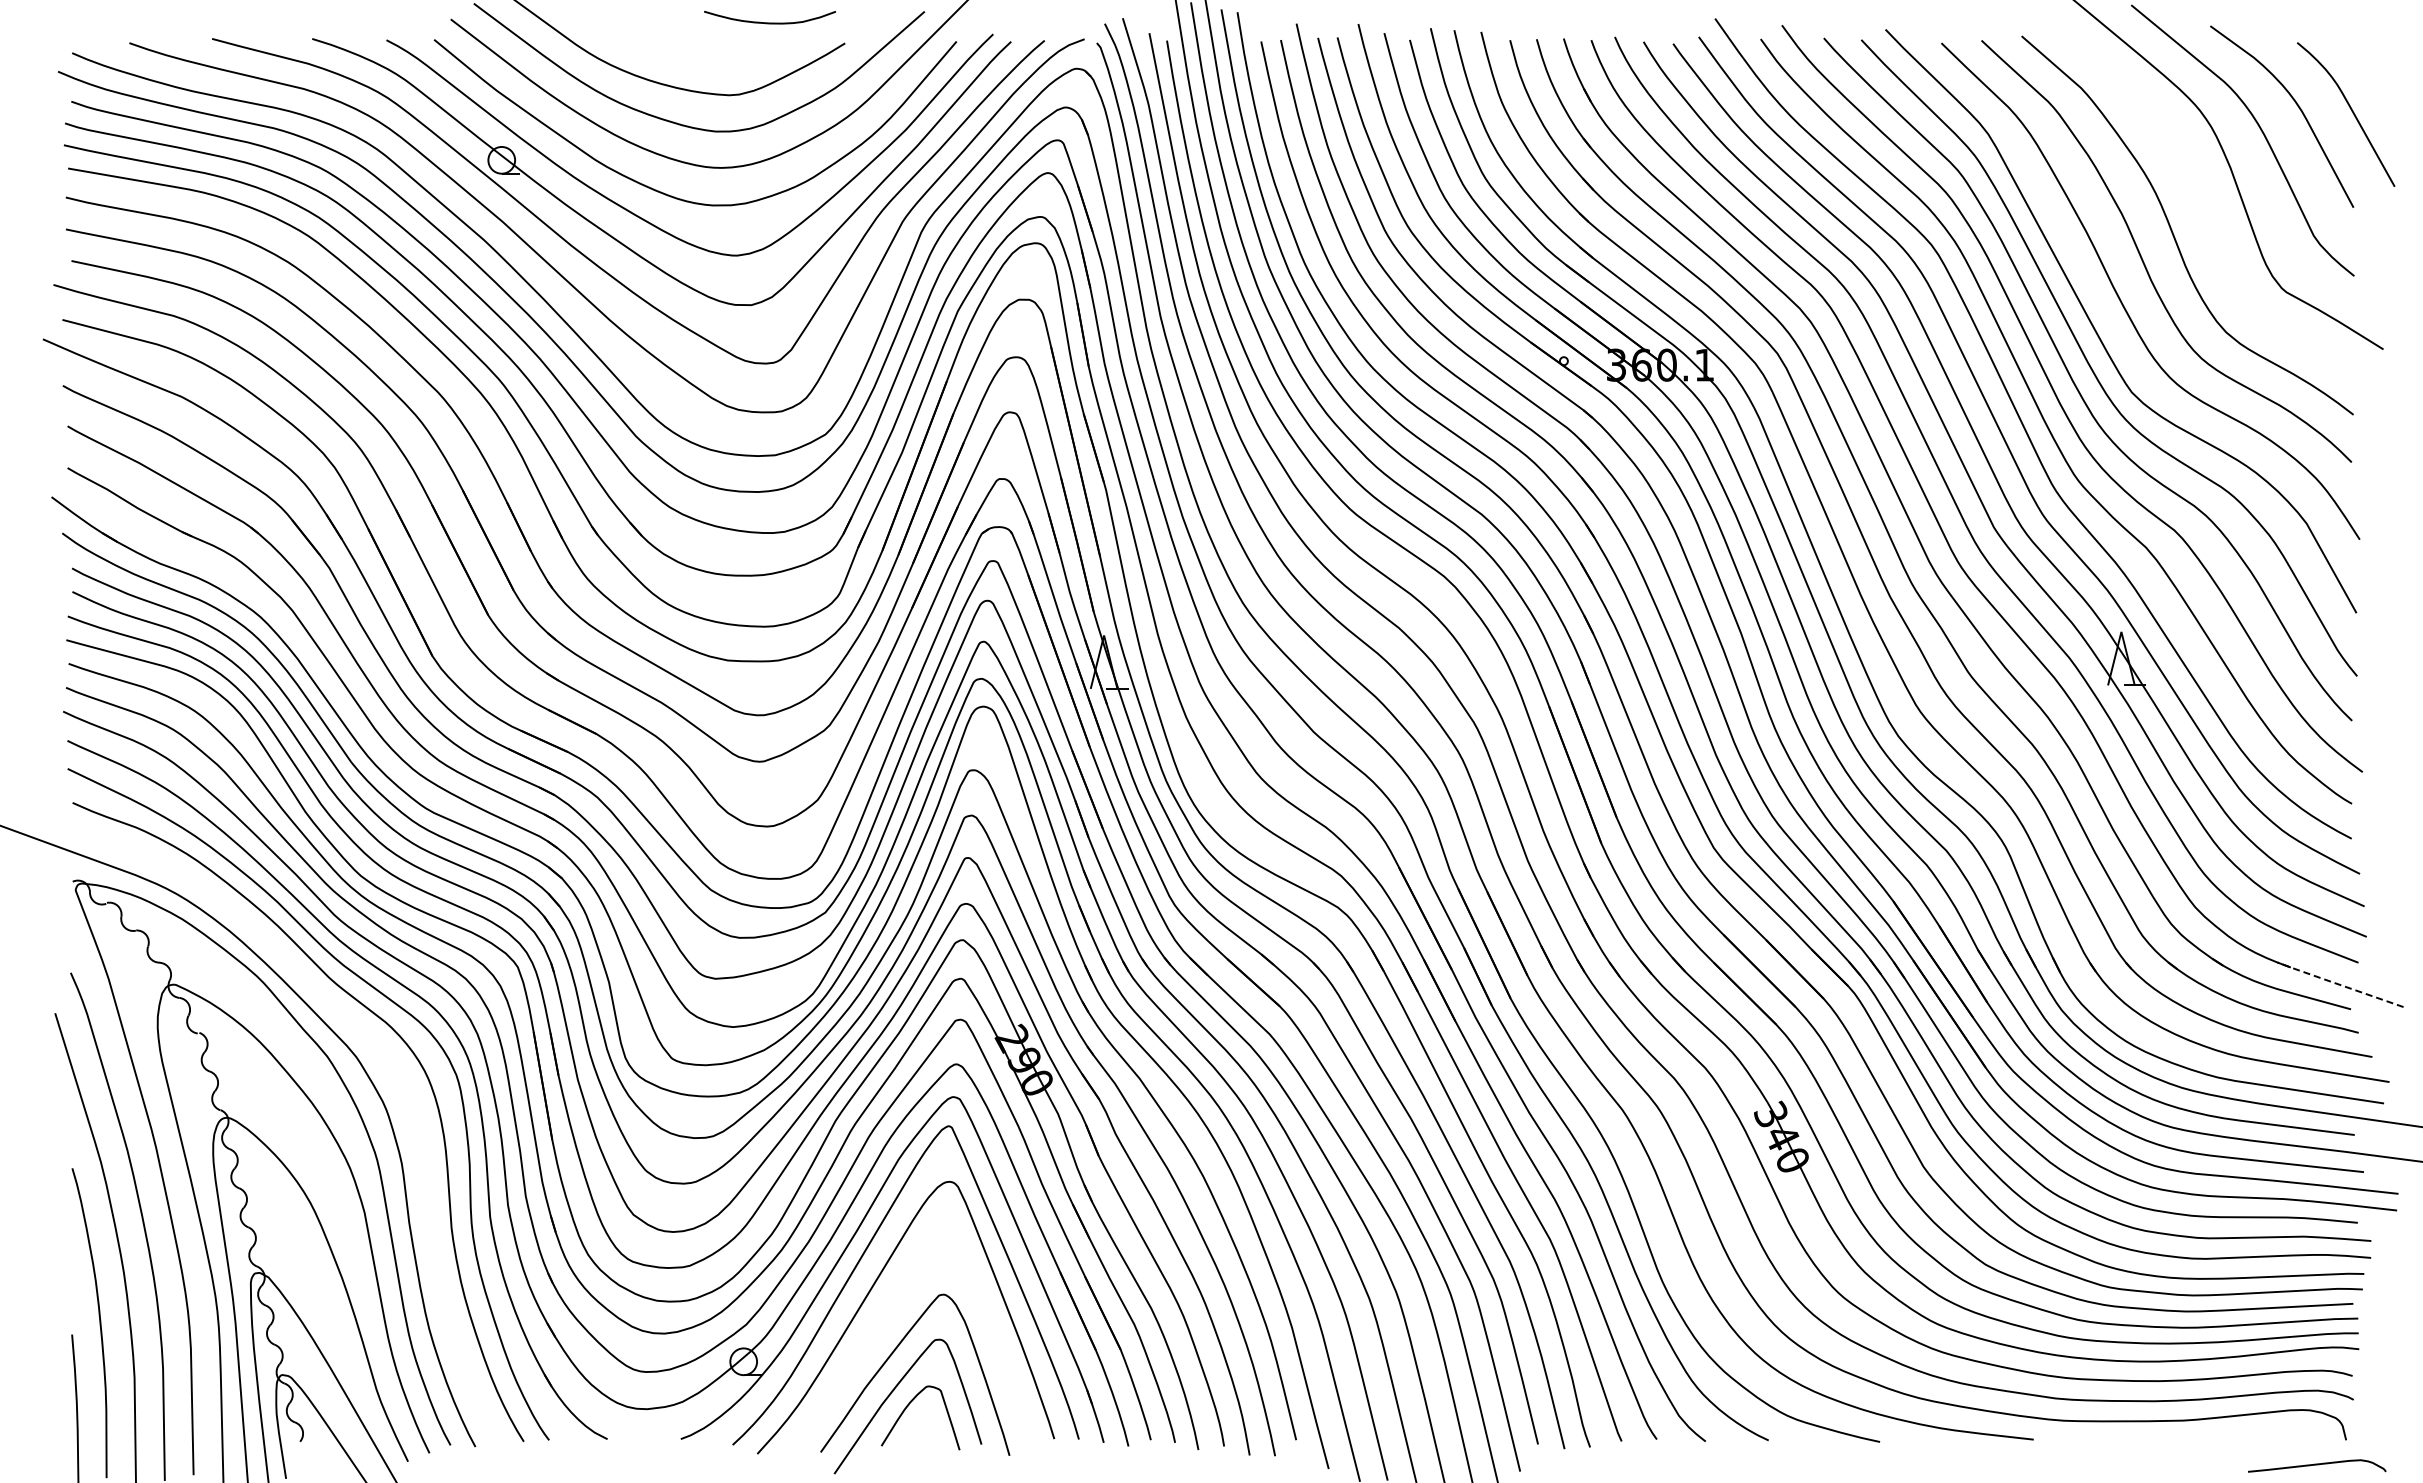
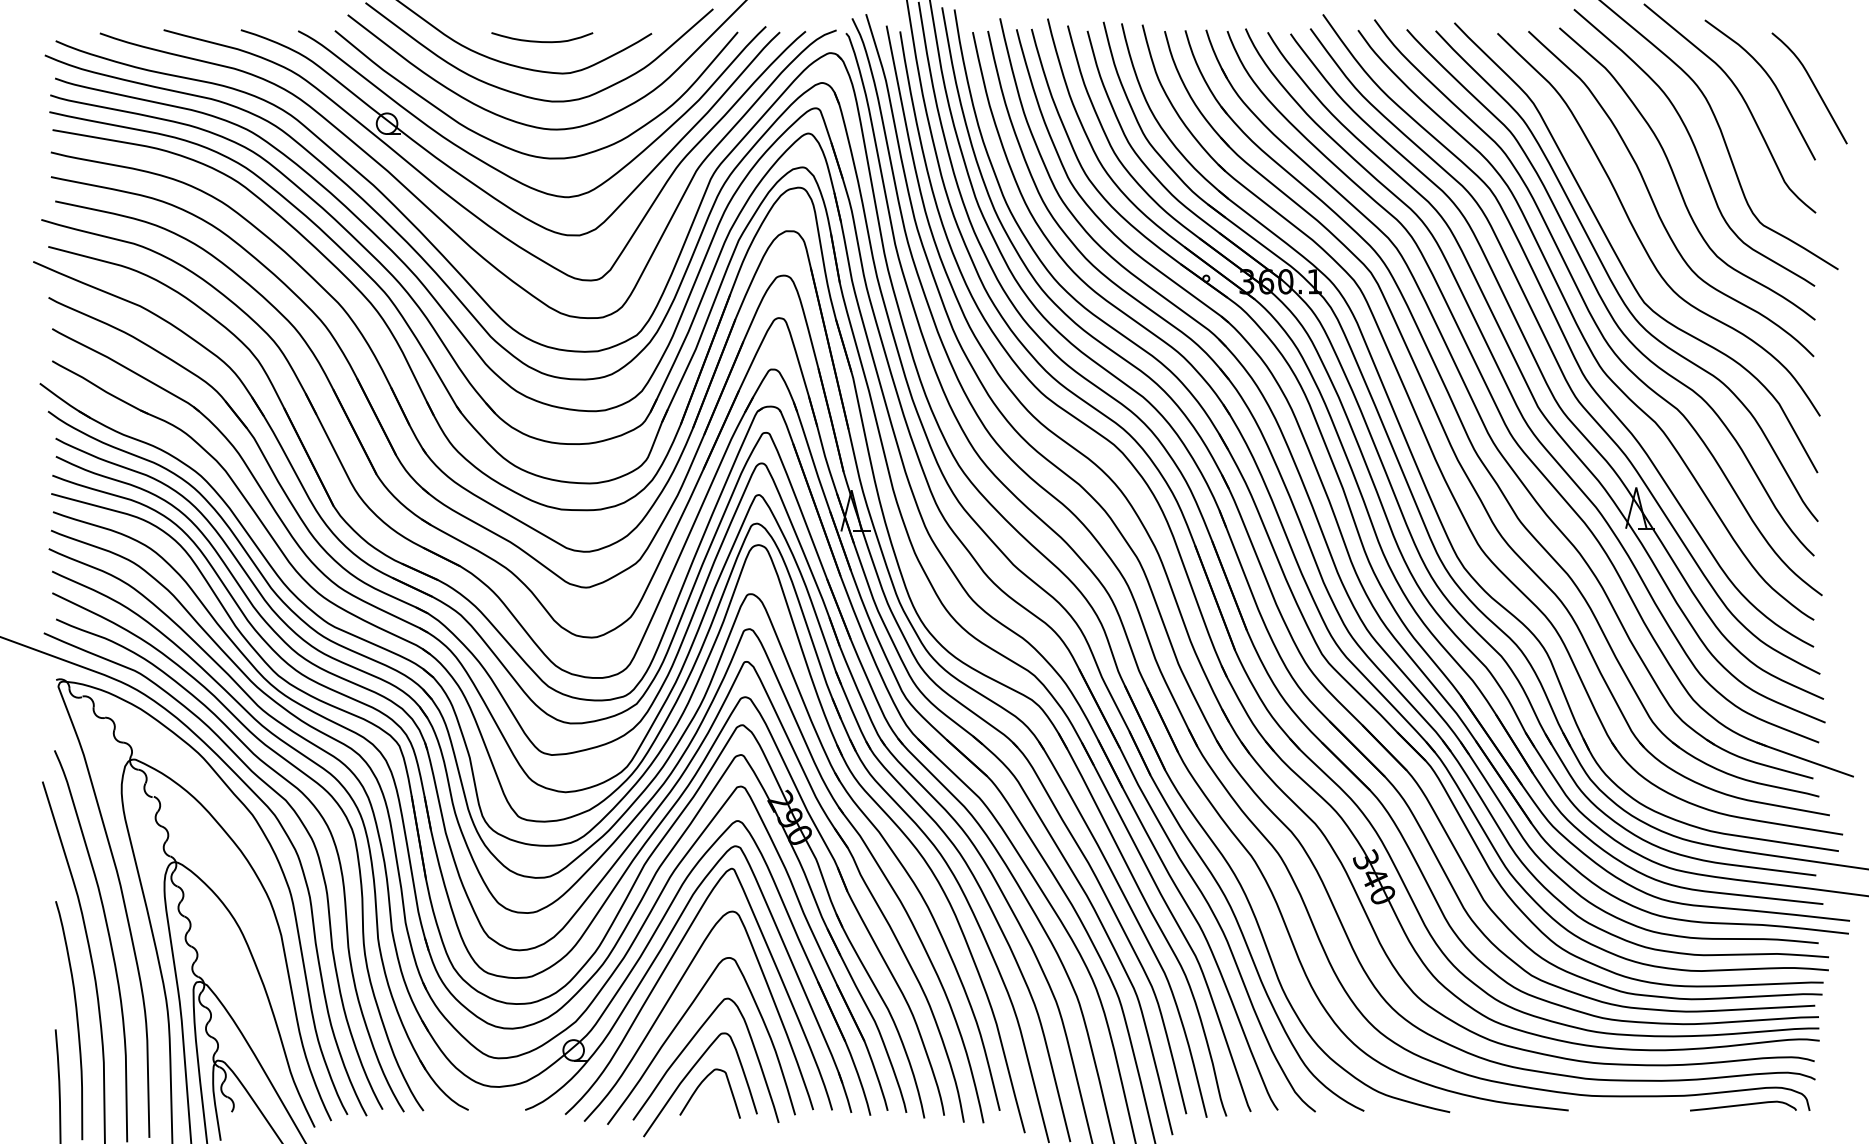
curve: (770, 22) -> (542, 41), moved
curve: (2196, 191) -> (1694, 147), added
line: (2339, 984) -> (1804, 759), dashed -> solid
curve: (381, 1053) -> (294, 812), added
curve: (881, 1325) -> (679, 1022), added
curve: (2317, 1465) -> (1743, 1105), moved

